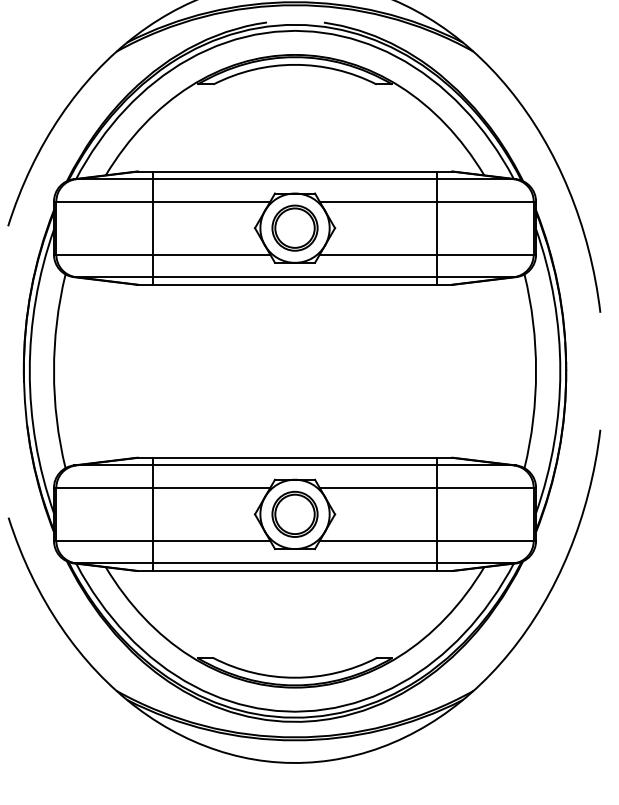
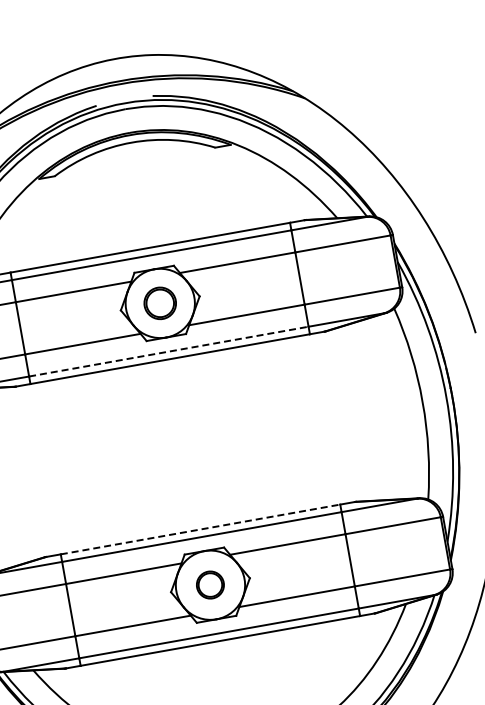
part: (294, 227) -> (159, 302), size x0.7
line: (295, 277) -> (169, 351), solid -> dashed
line: (295, 457) -> (200, 529), solid -> dashed
part: (294, 513) -> (209, 584), size x0.6

